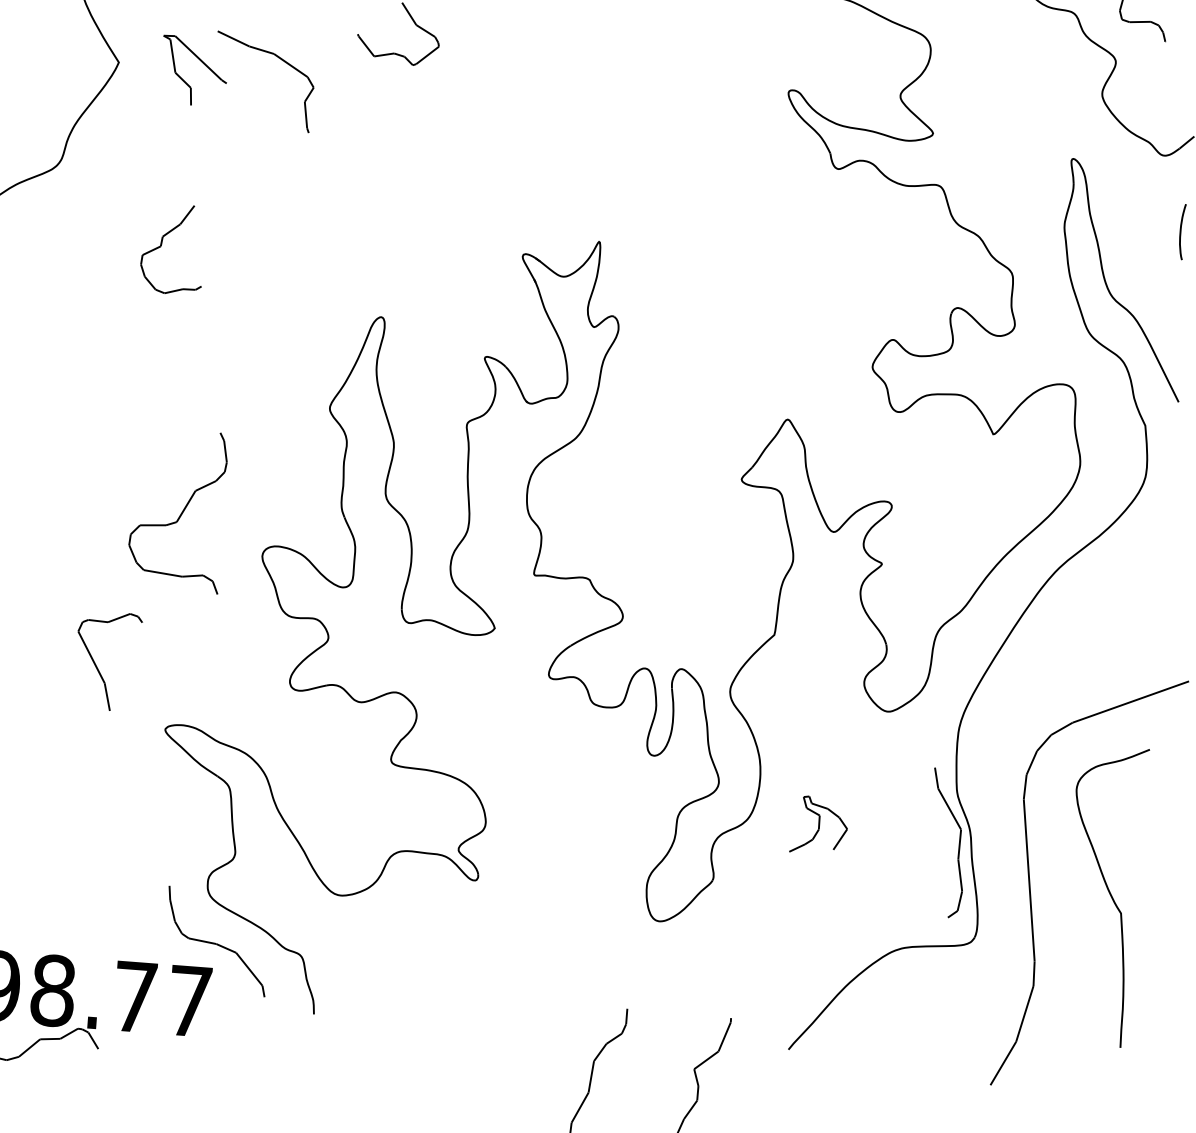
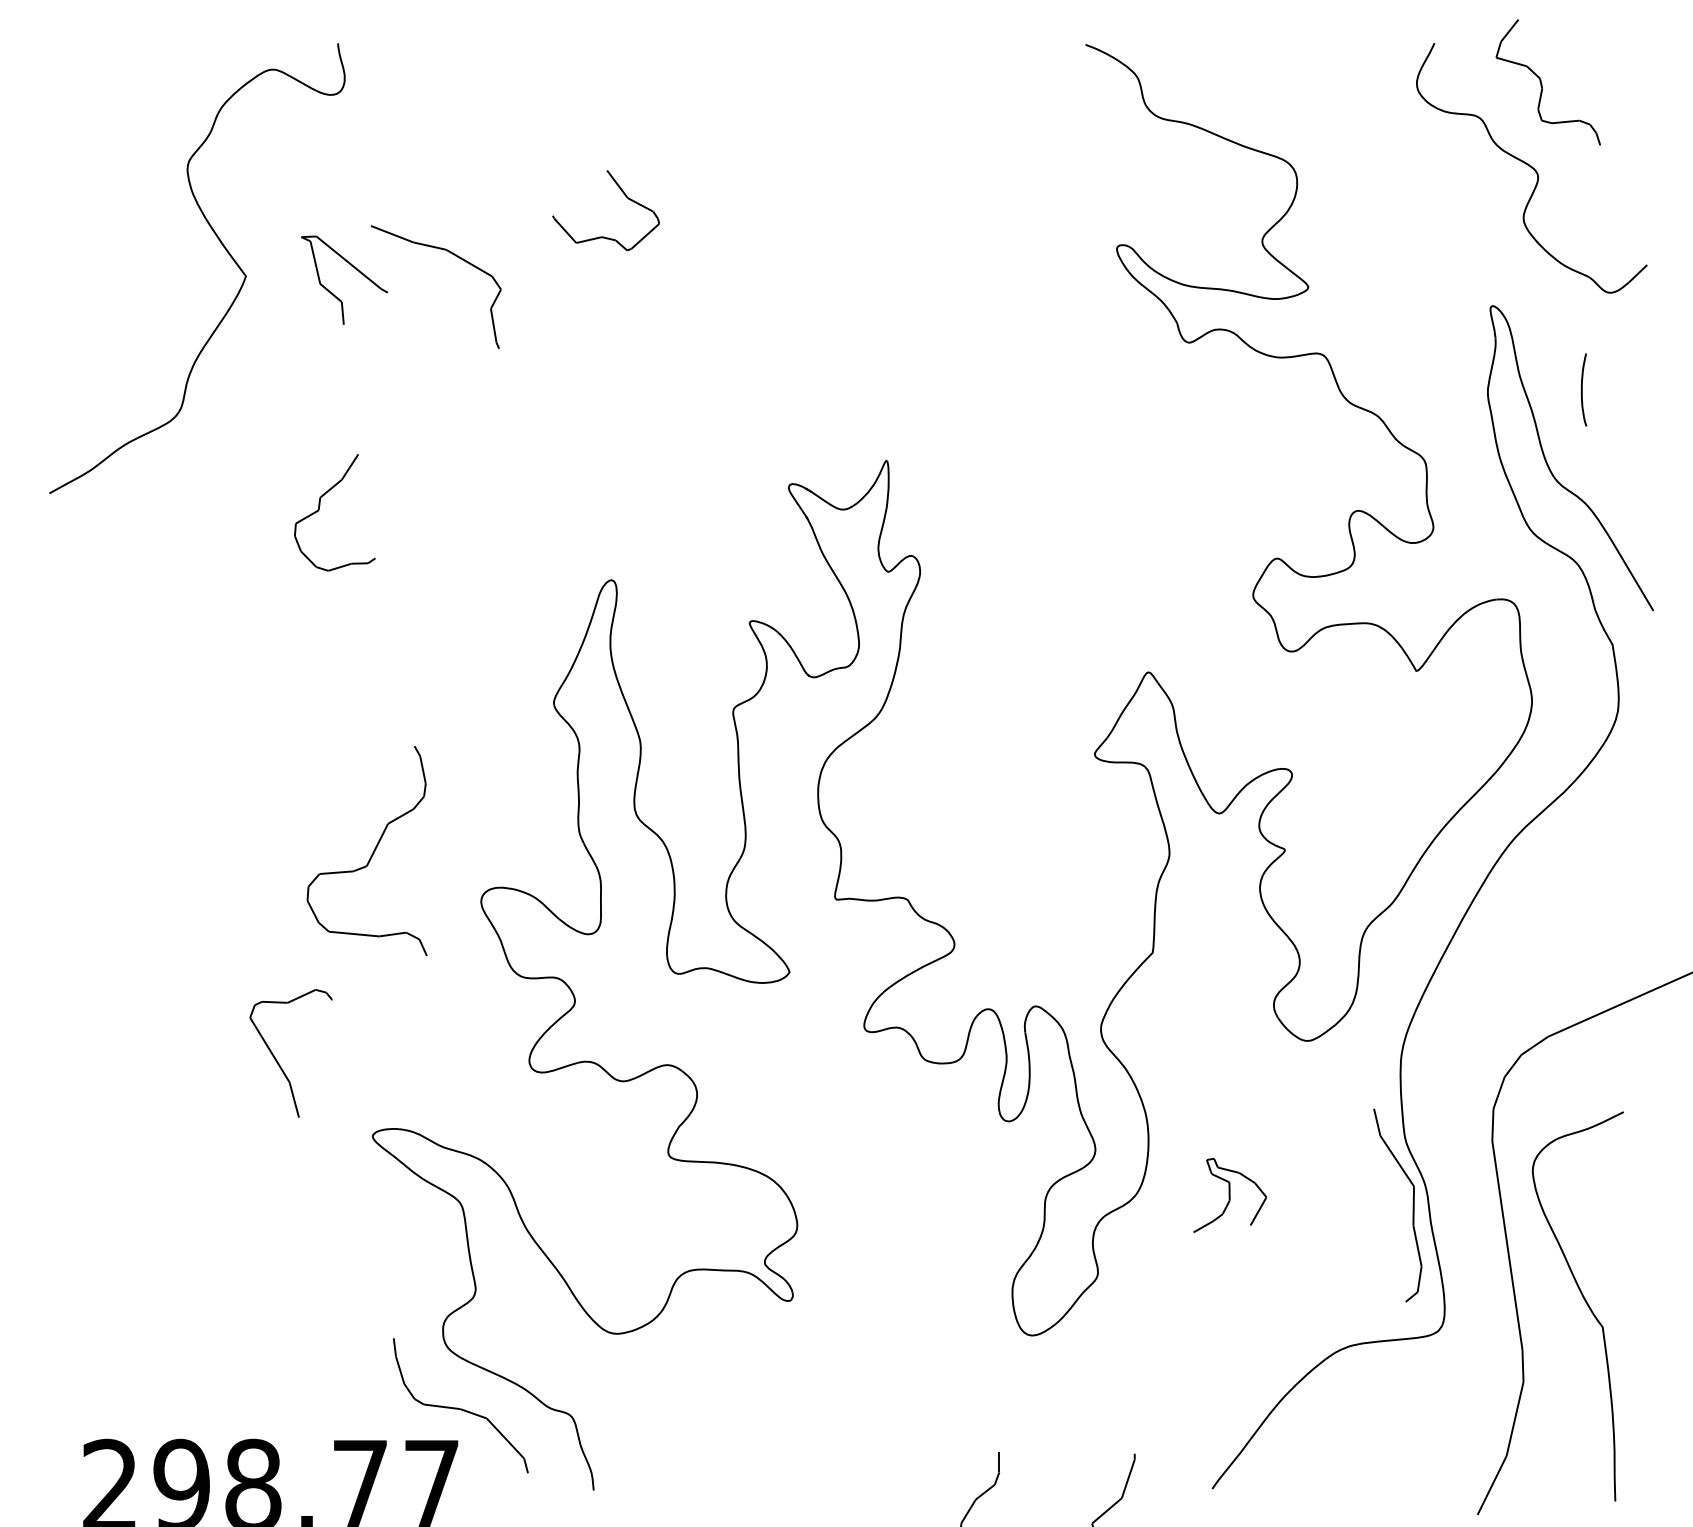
curve: (1181, 231) -> (1582, 389), moved
curve: (1109, 893) -> (1585, 1302), moved

